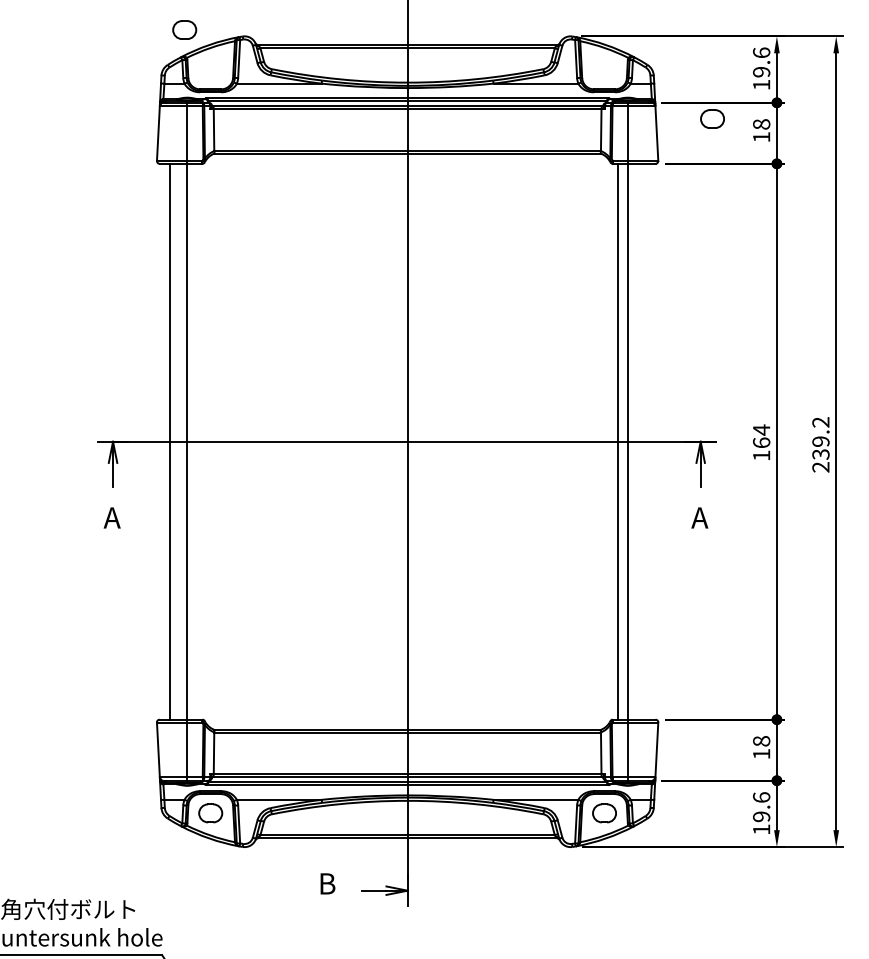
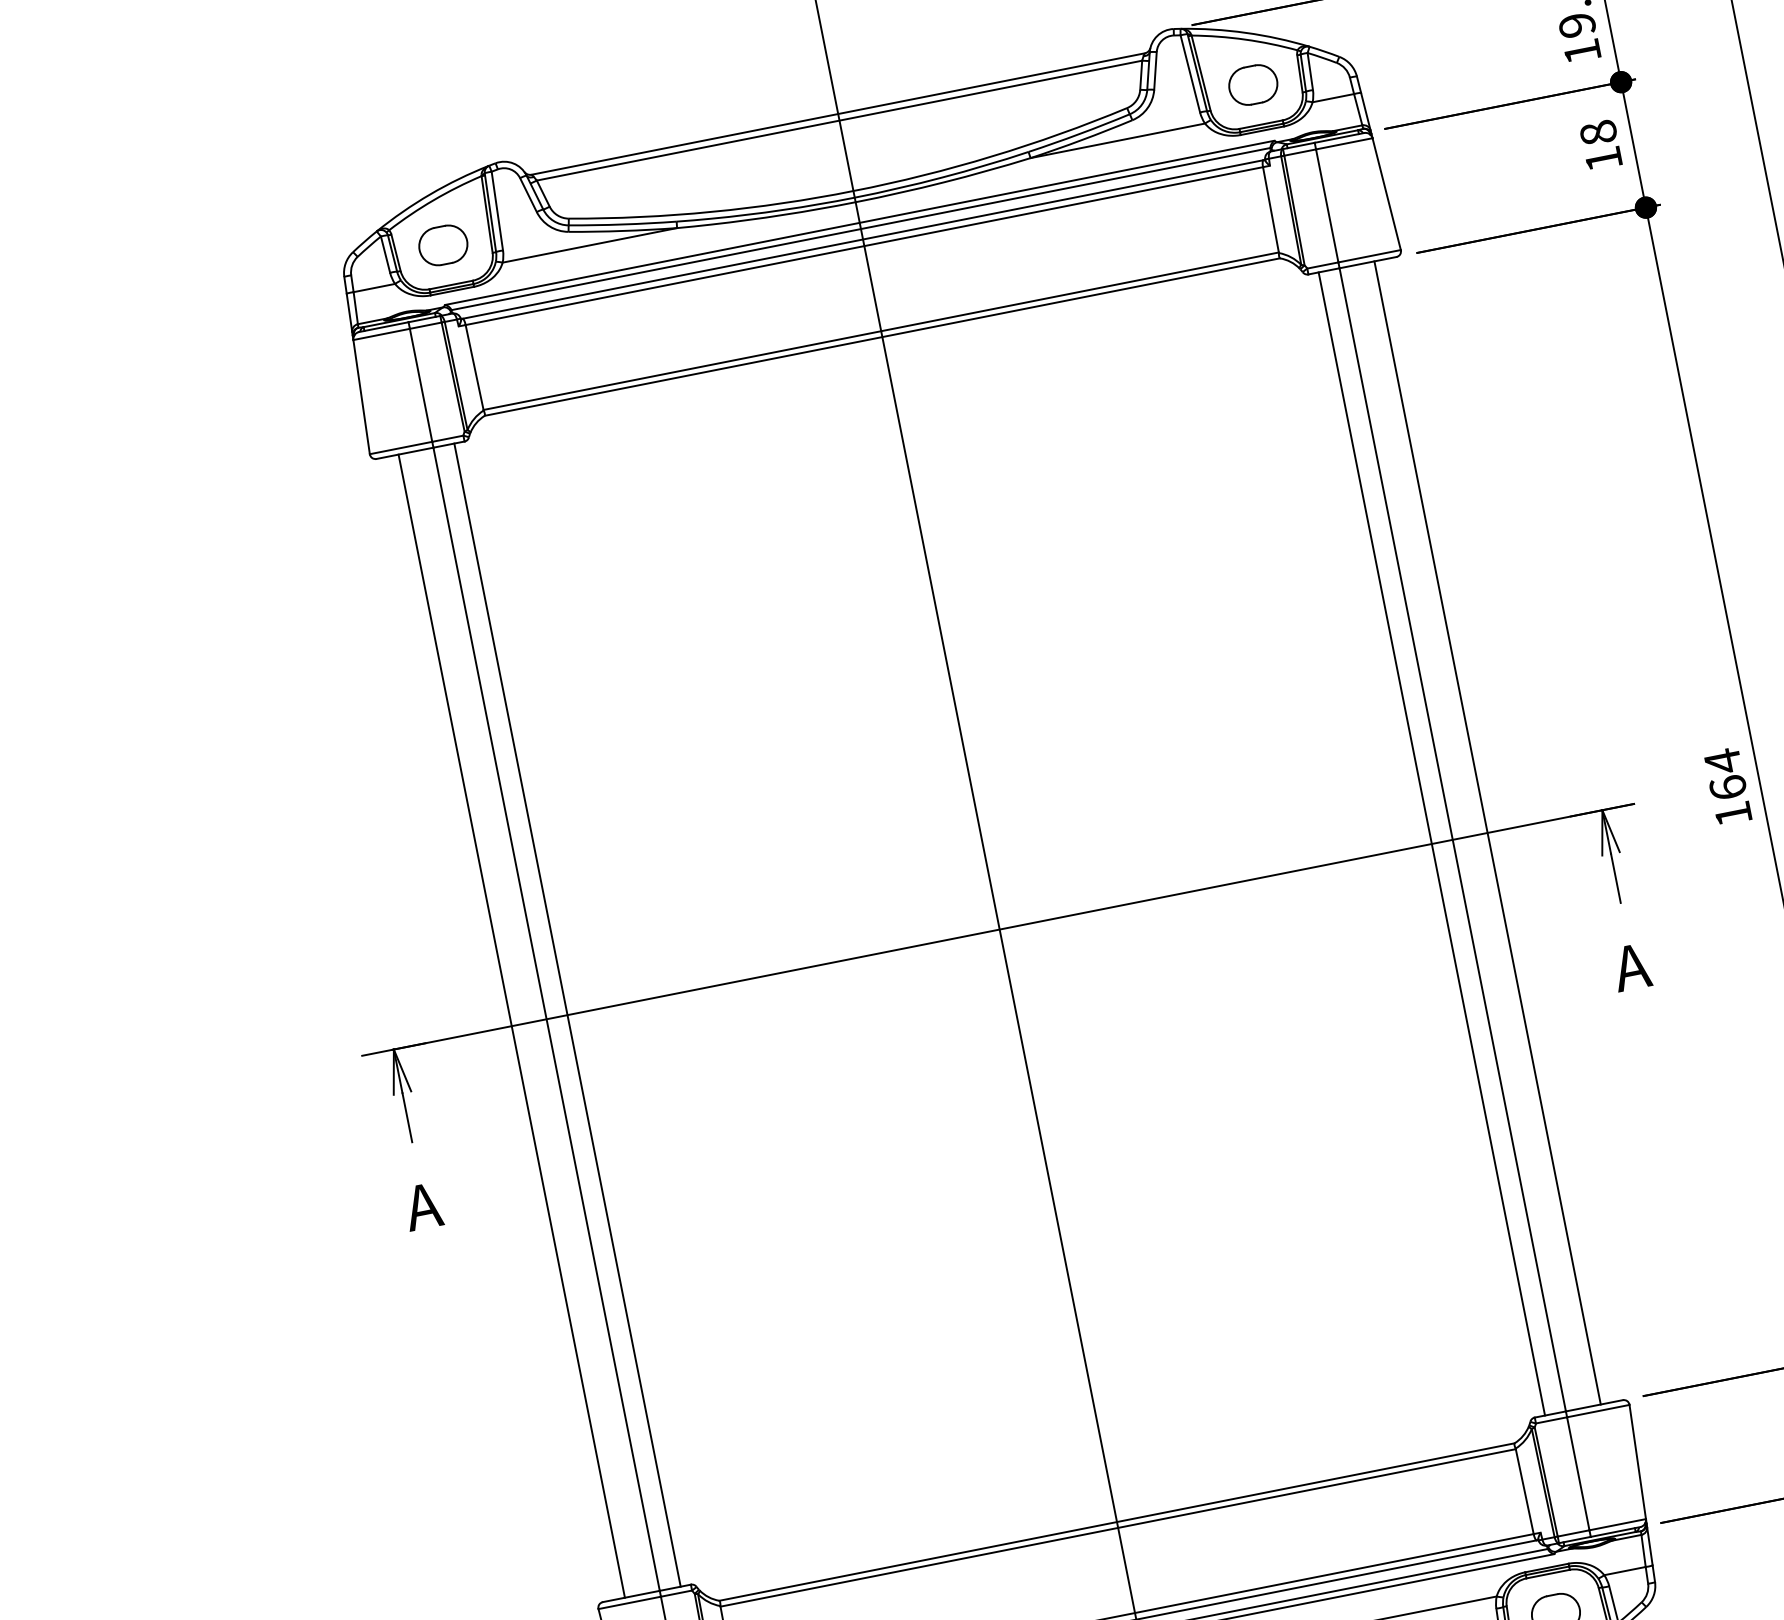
part: (184, 29) -> (442, 244), moved
part: (712, 118) -> (1252, 83), moved
line: (197, 441) -> (567, 1014), added
line: (644, 441) -> (1486, 832), added

